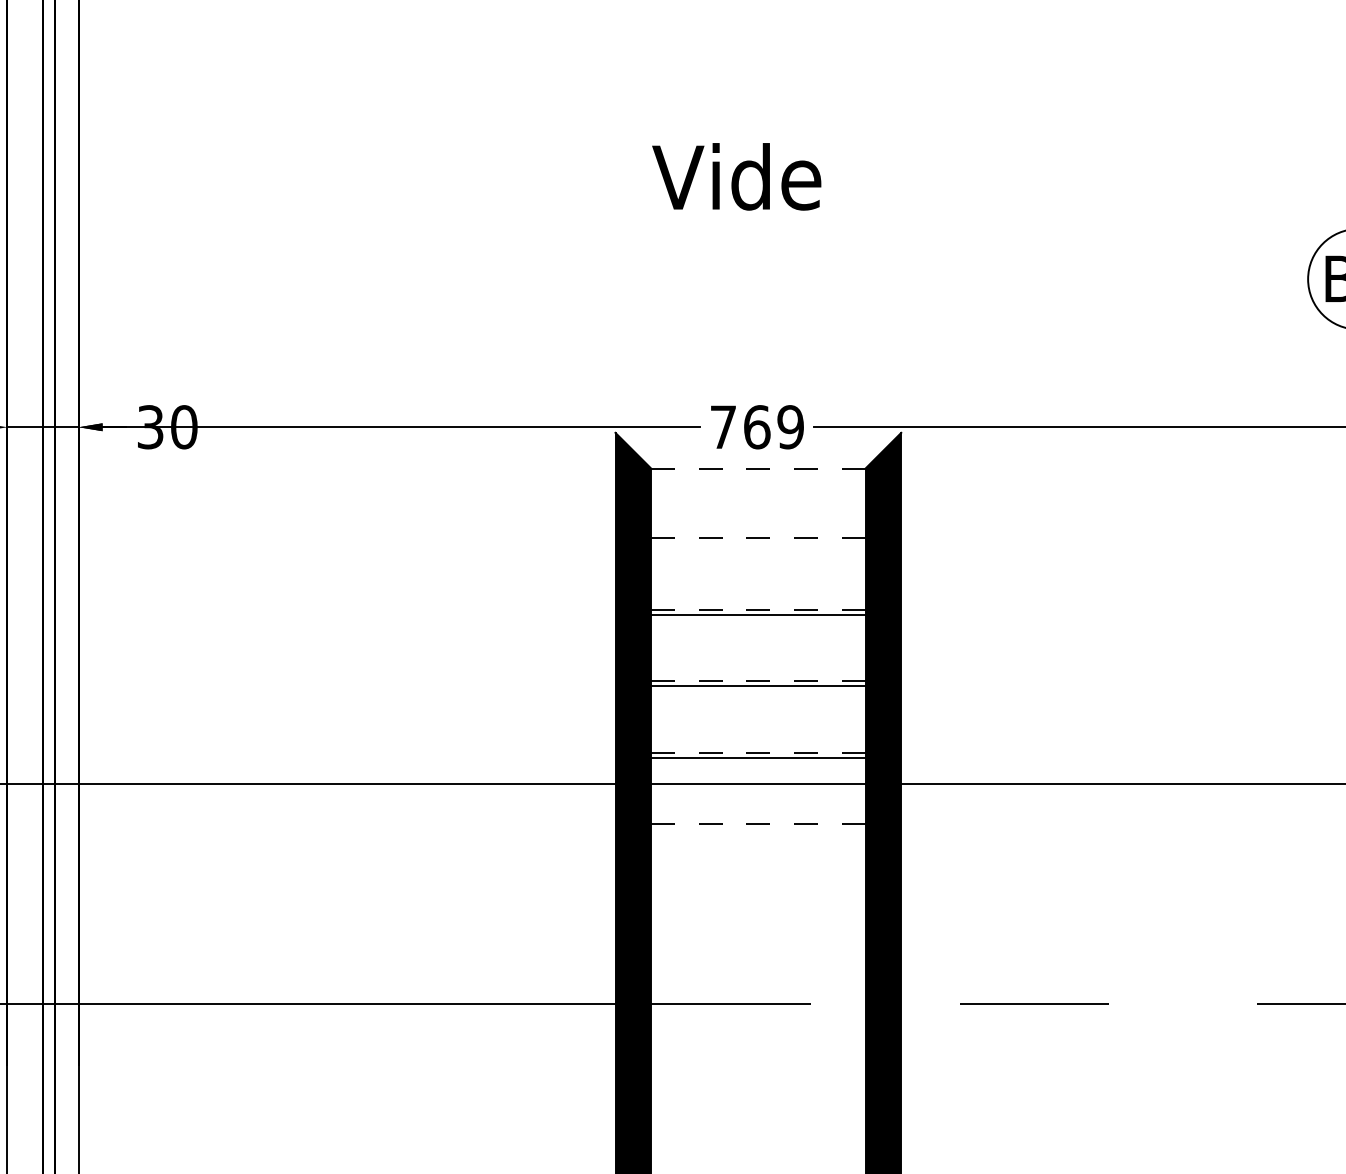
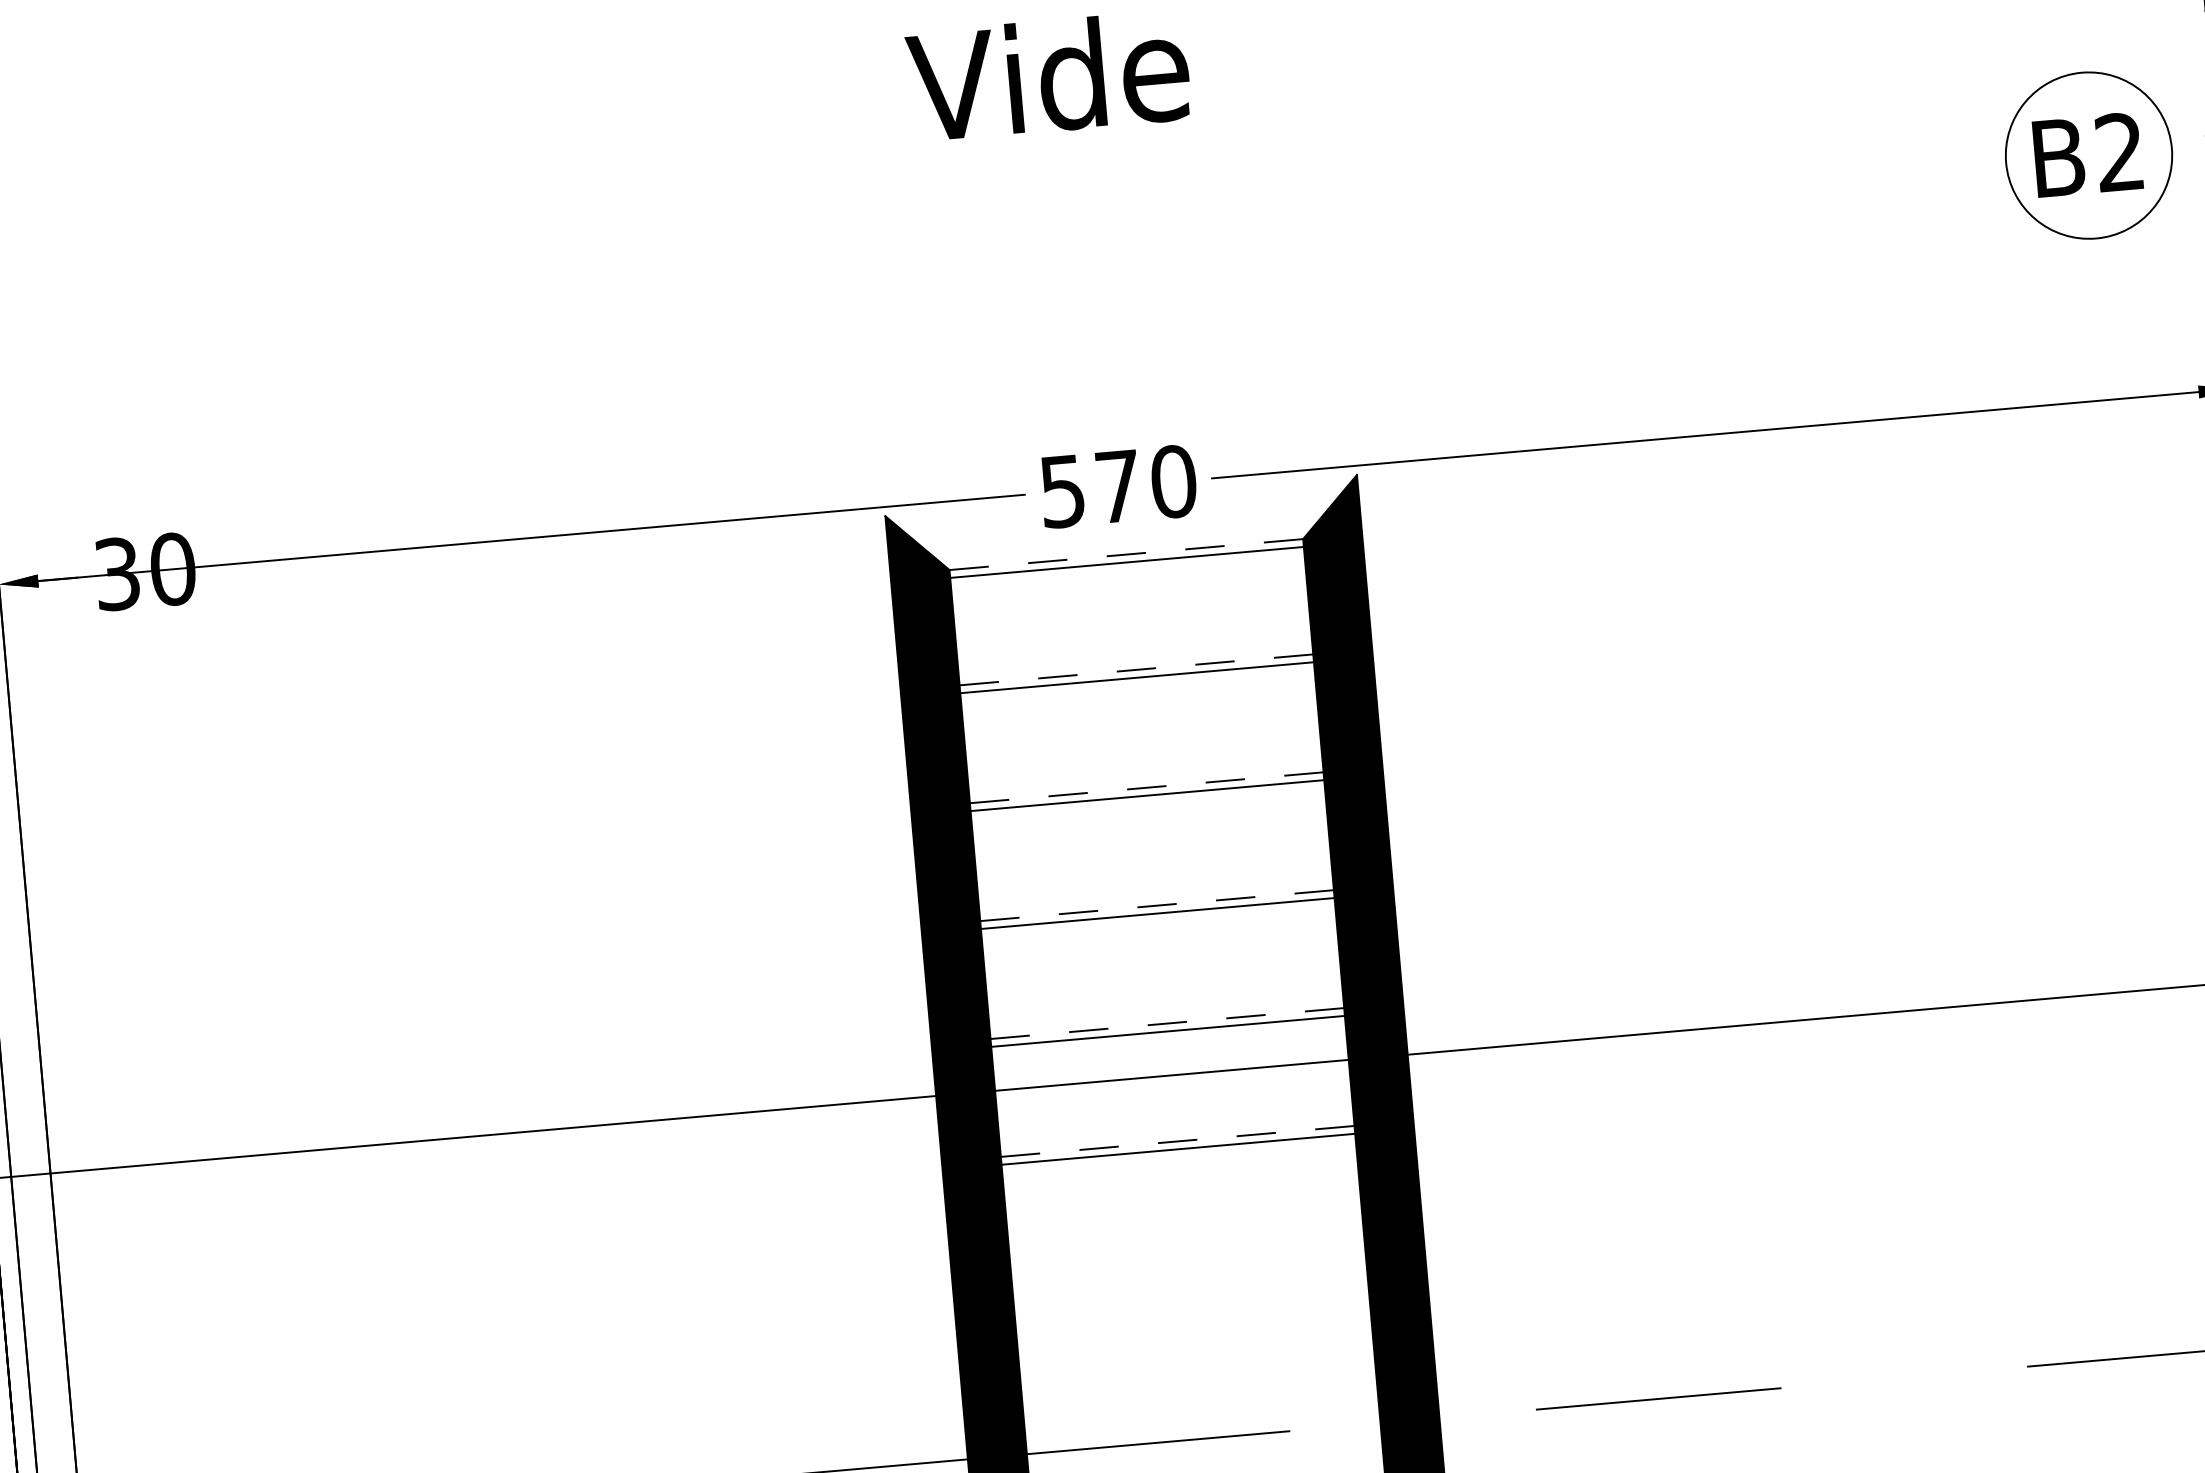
text: (757, 427) -> (1118, 486), 769 -> 570
line: (758, 473) -> (1127, 562), added
line: (758, 543) -> (1137, 678), added
line: (758, 828) -> (1178, 1148), added

